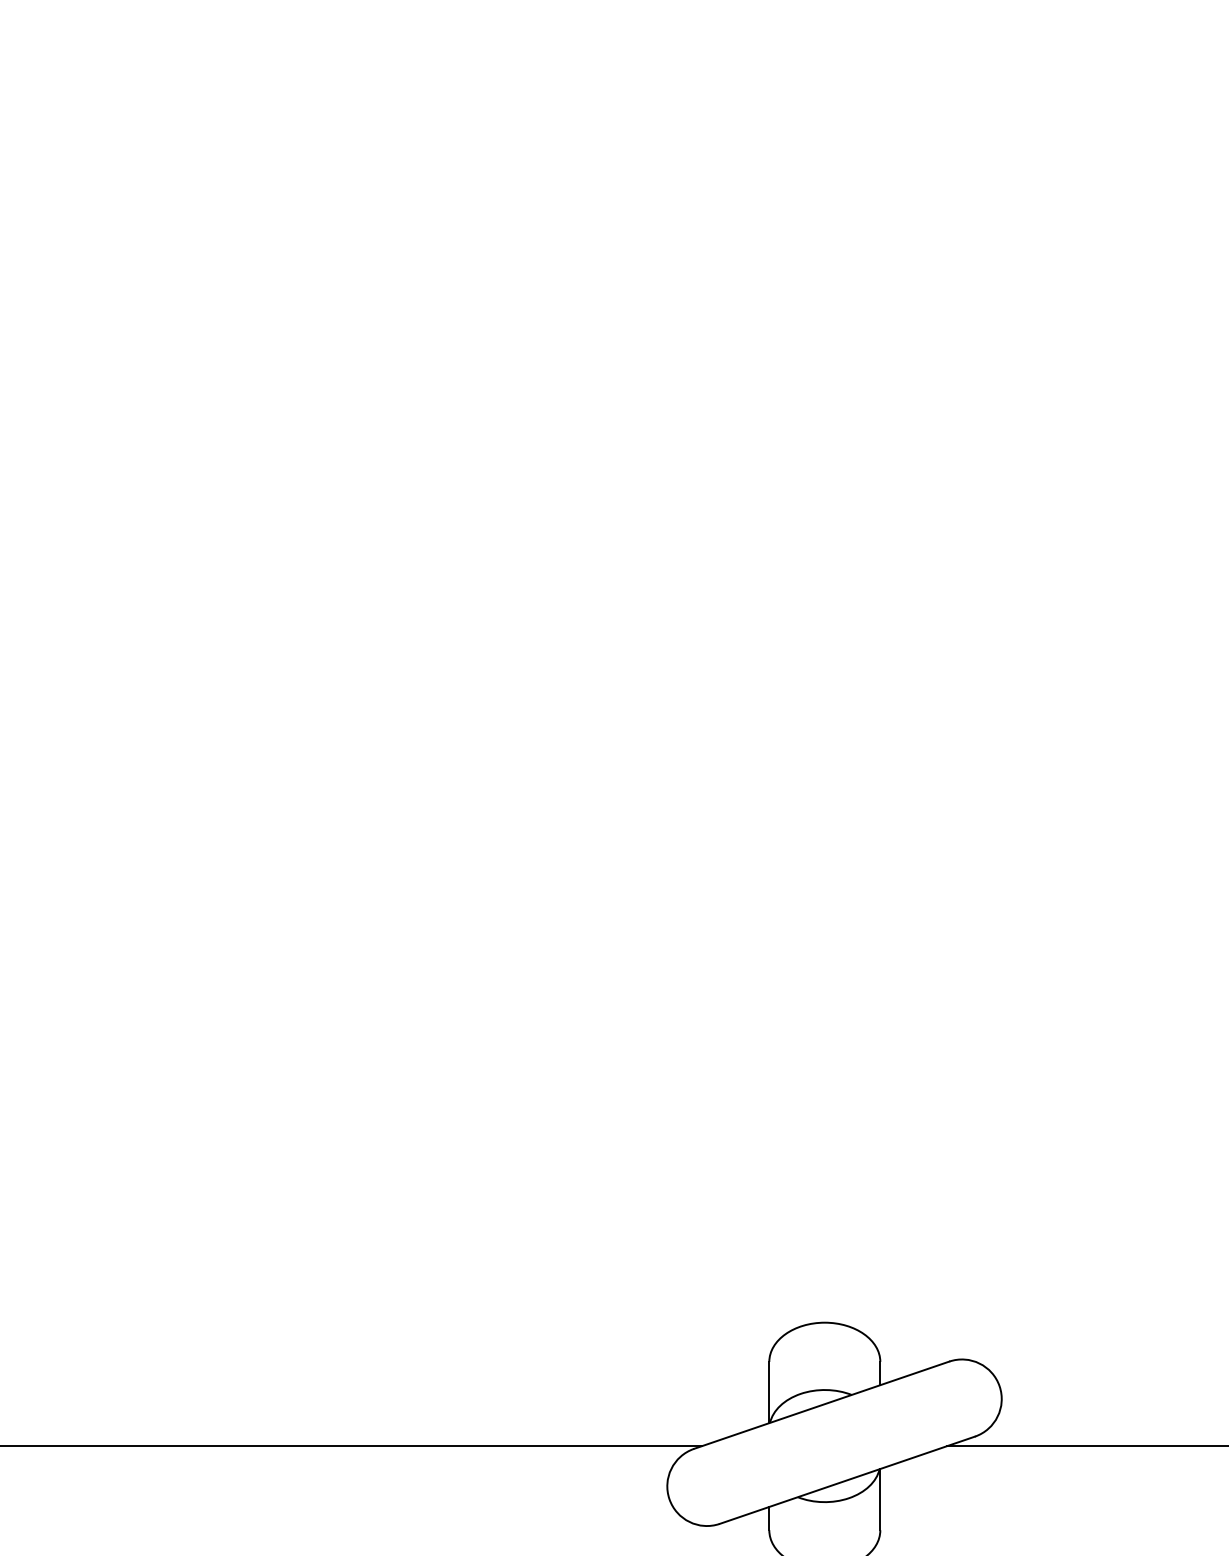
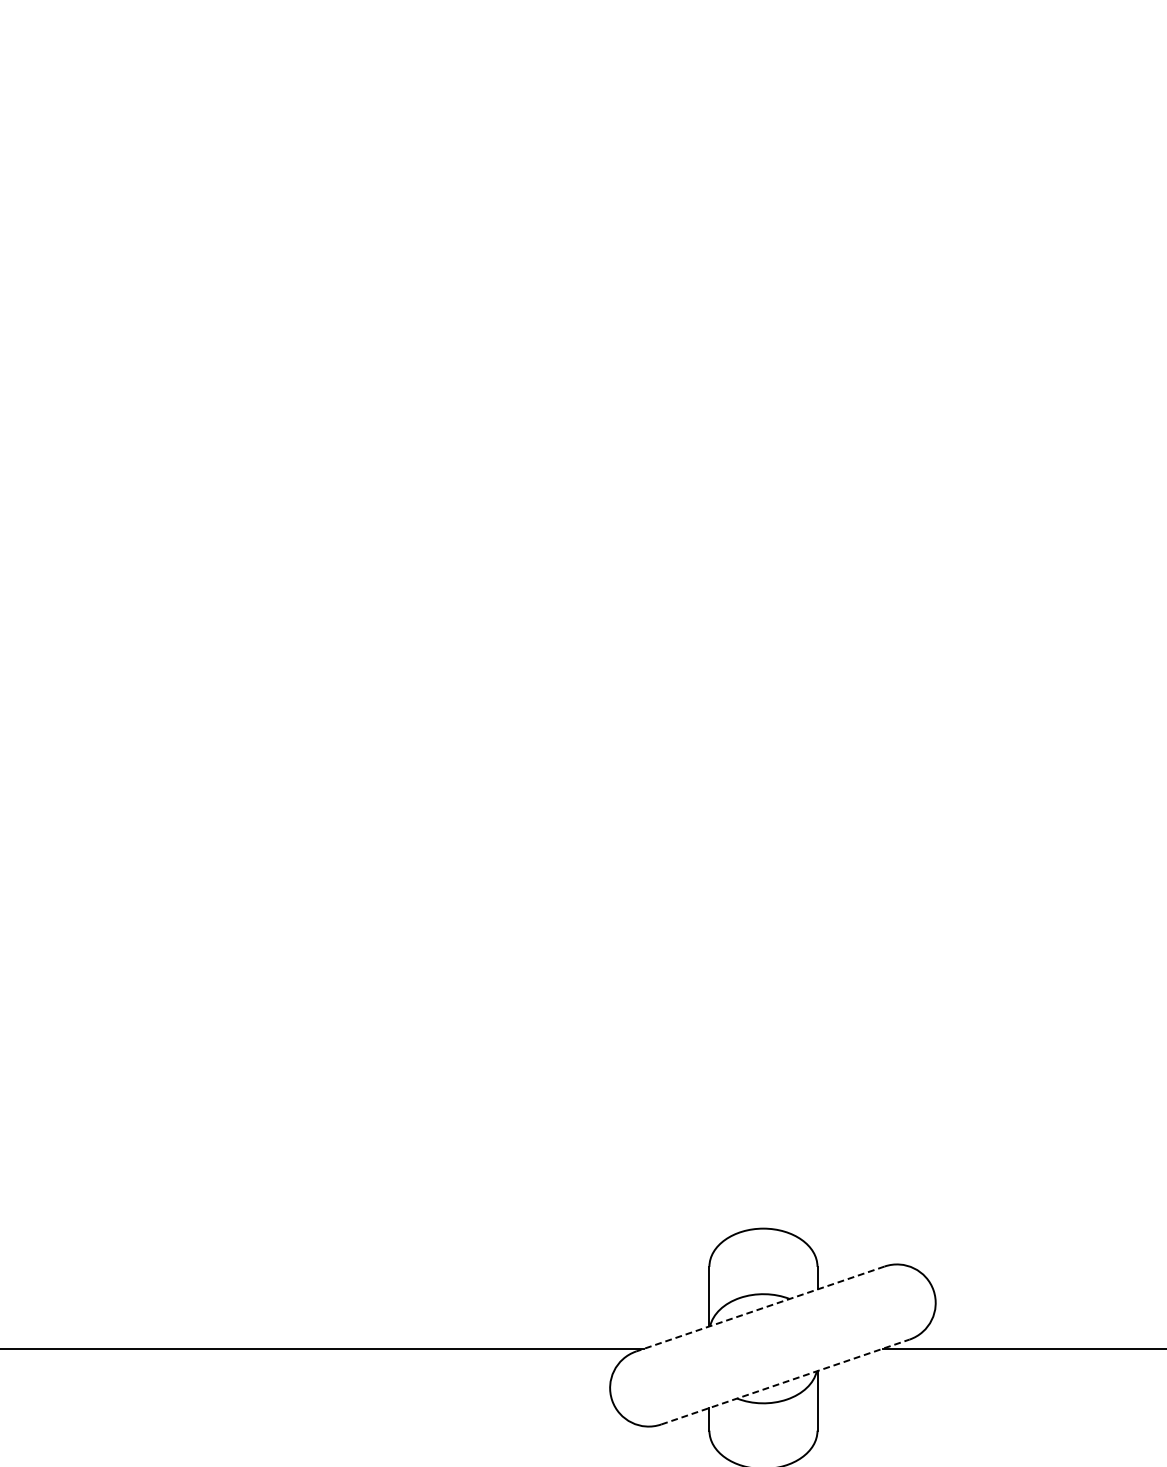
line: (821, 1405) -> (760, 1309), solid -> dashed
line: (847, 1480) -> (785, 1382), solid -> dashed

